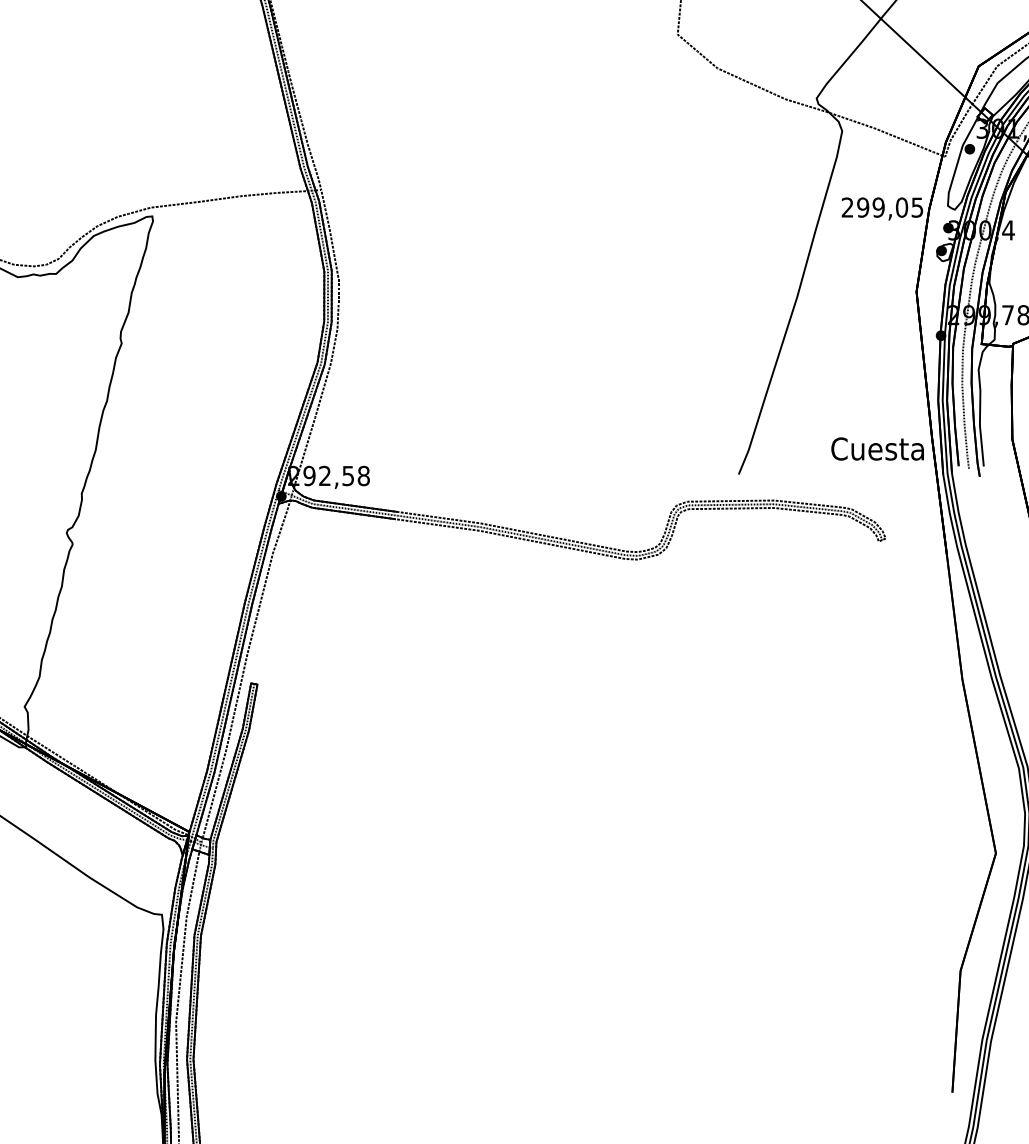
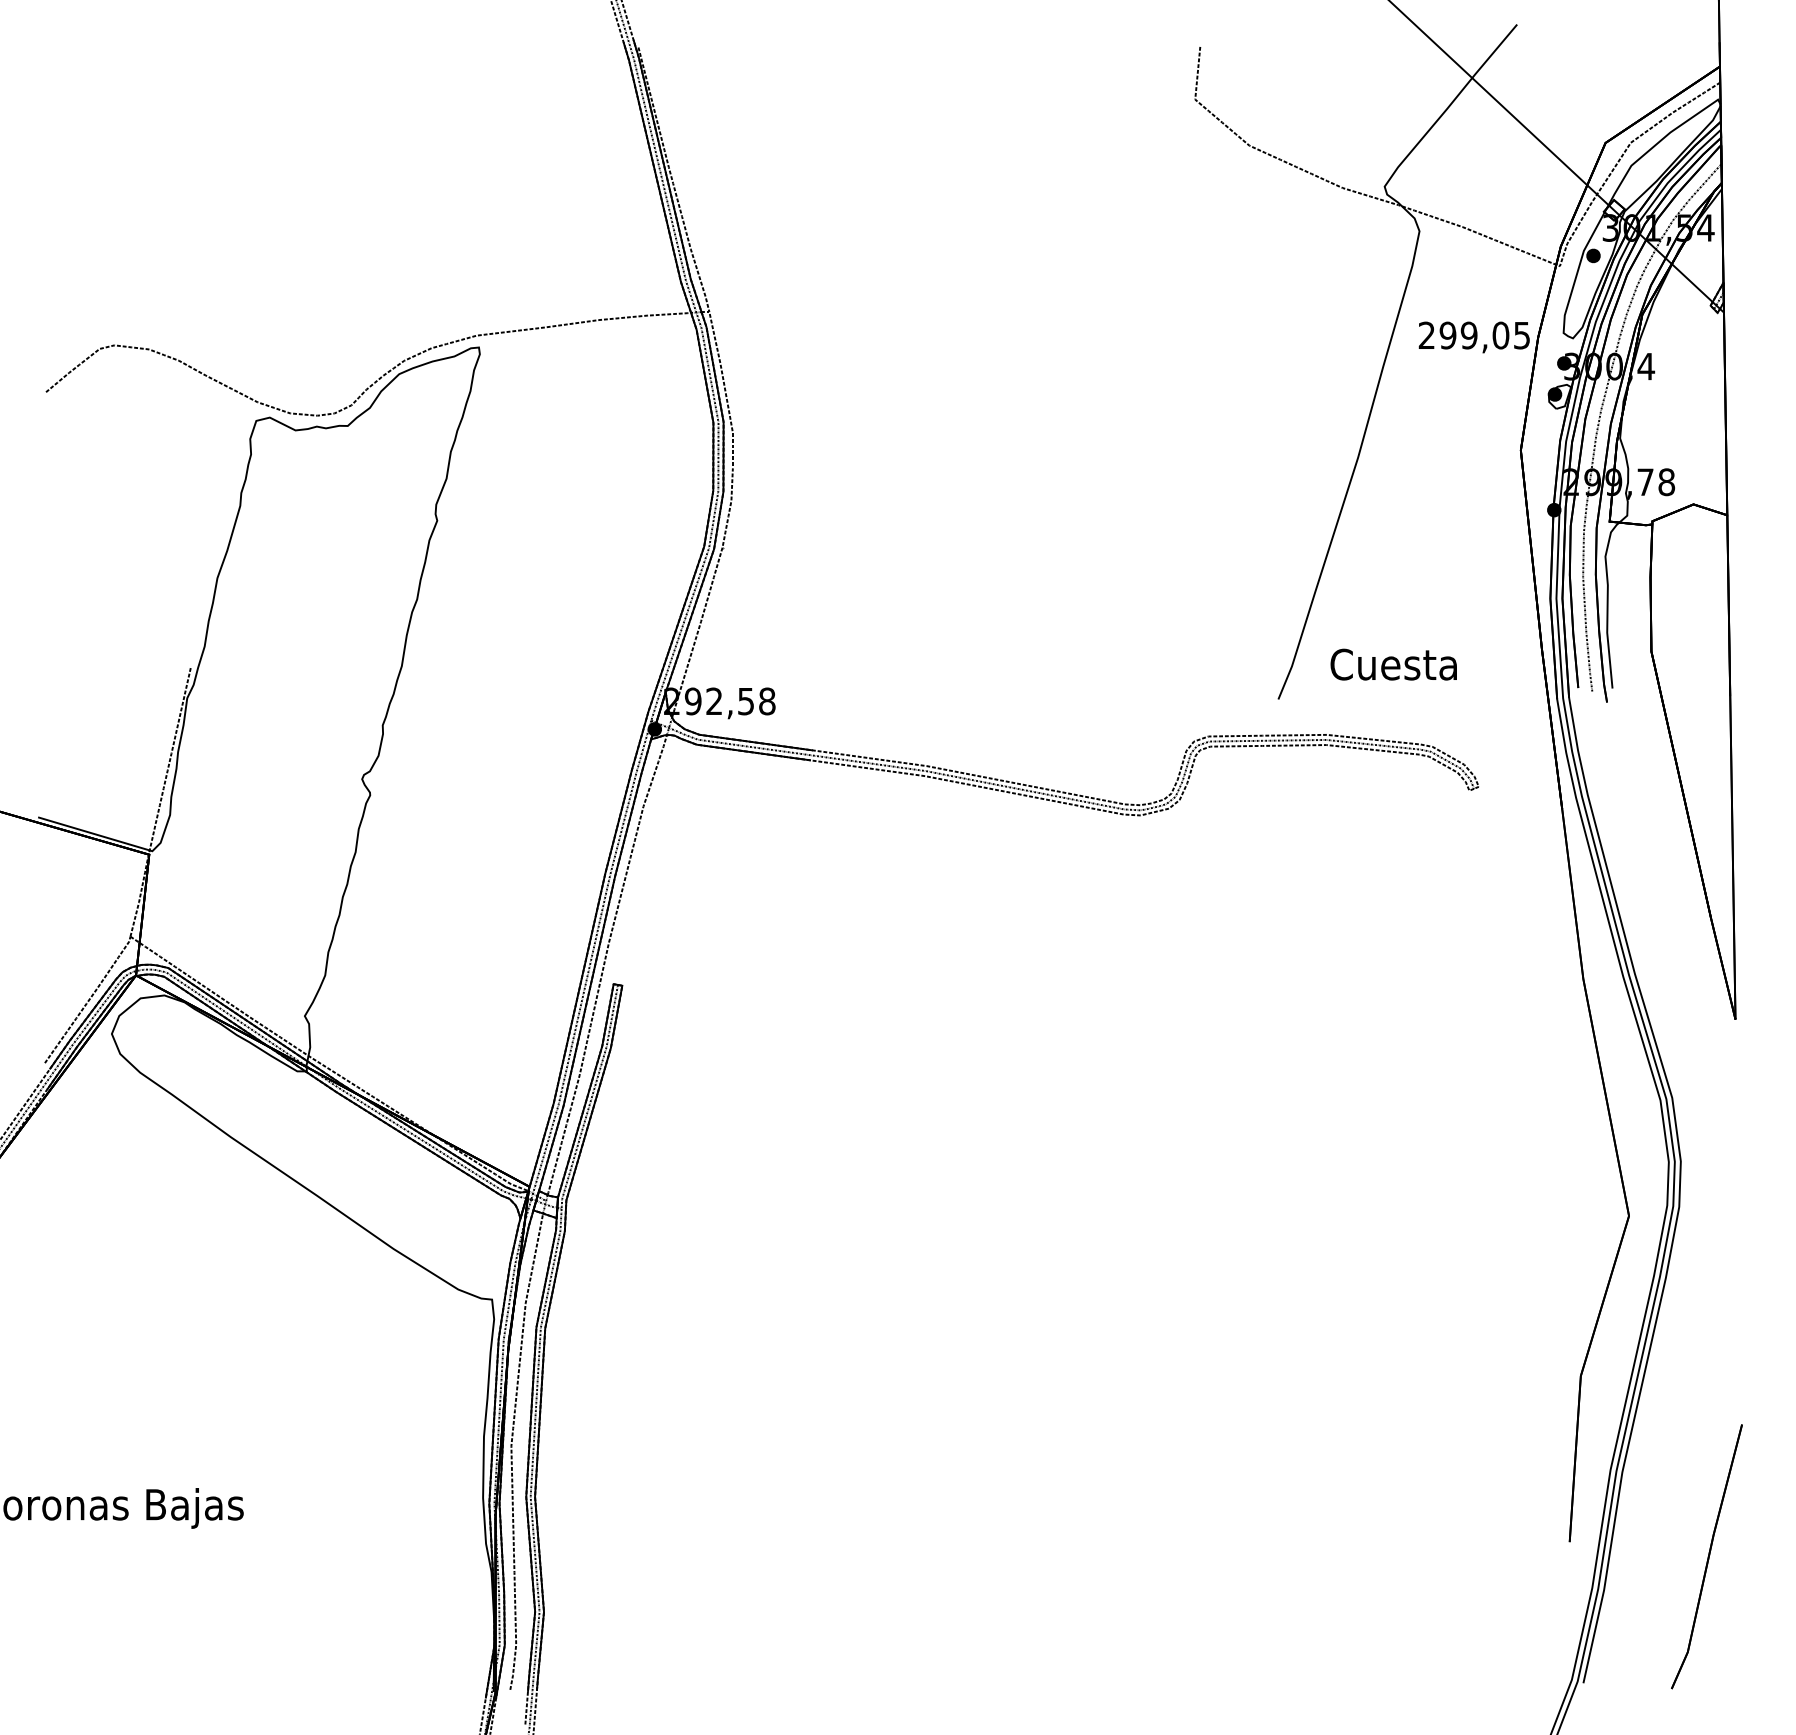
text: (877, 448) -> (1393, 664), moved

